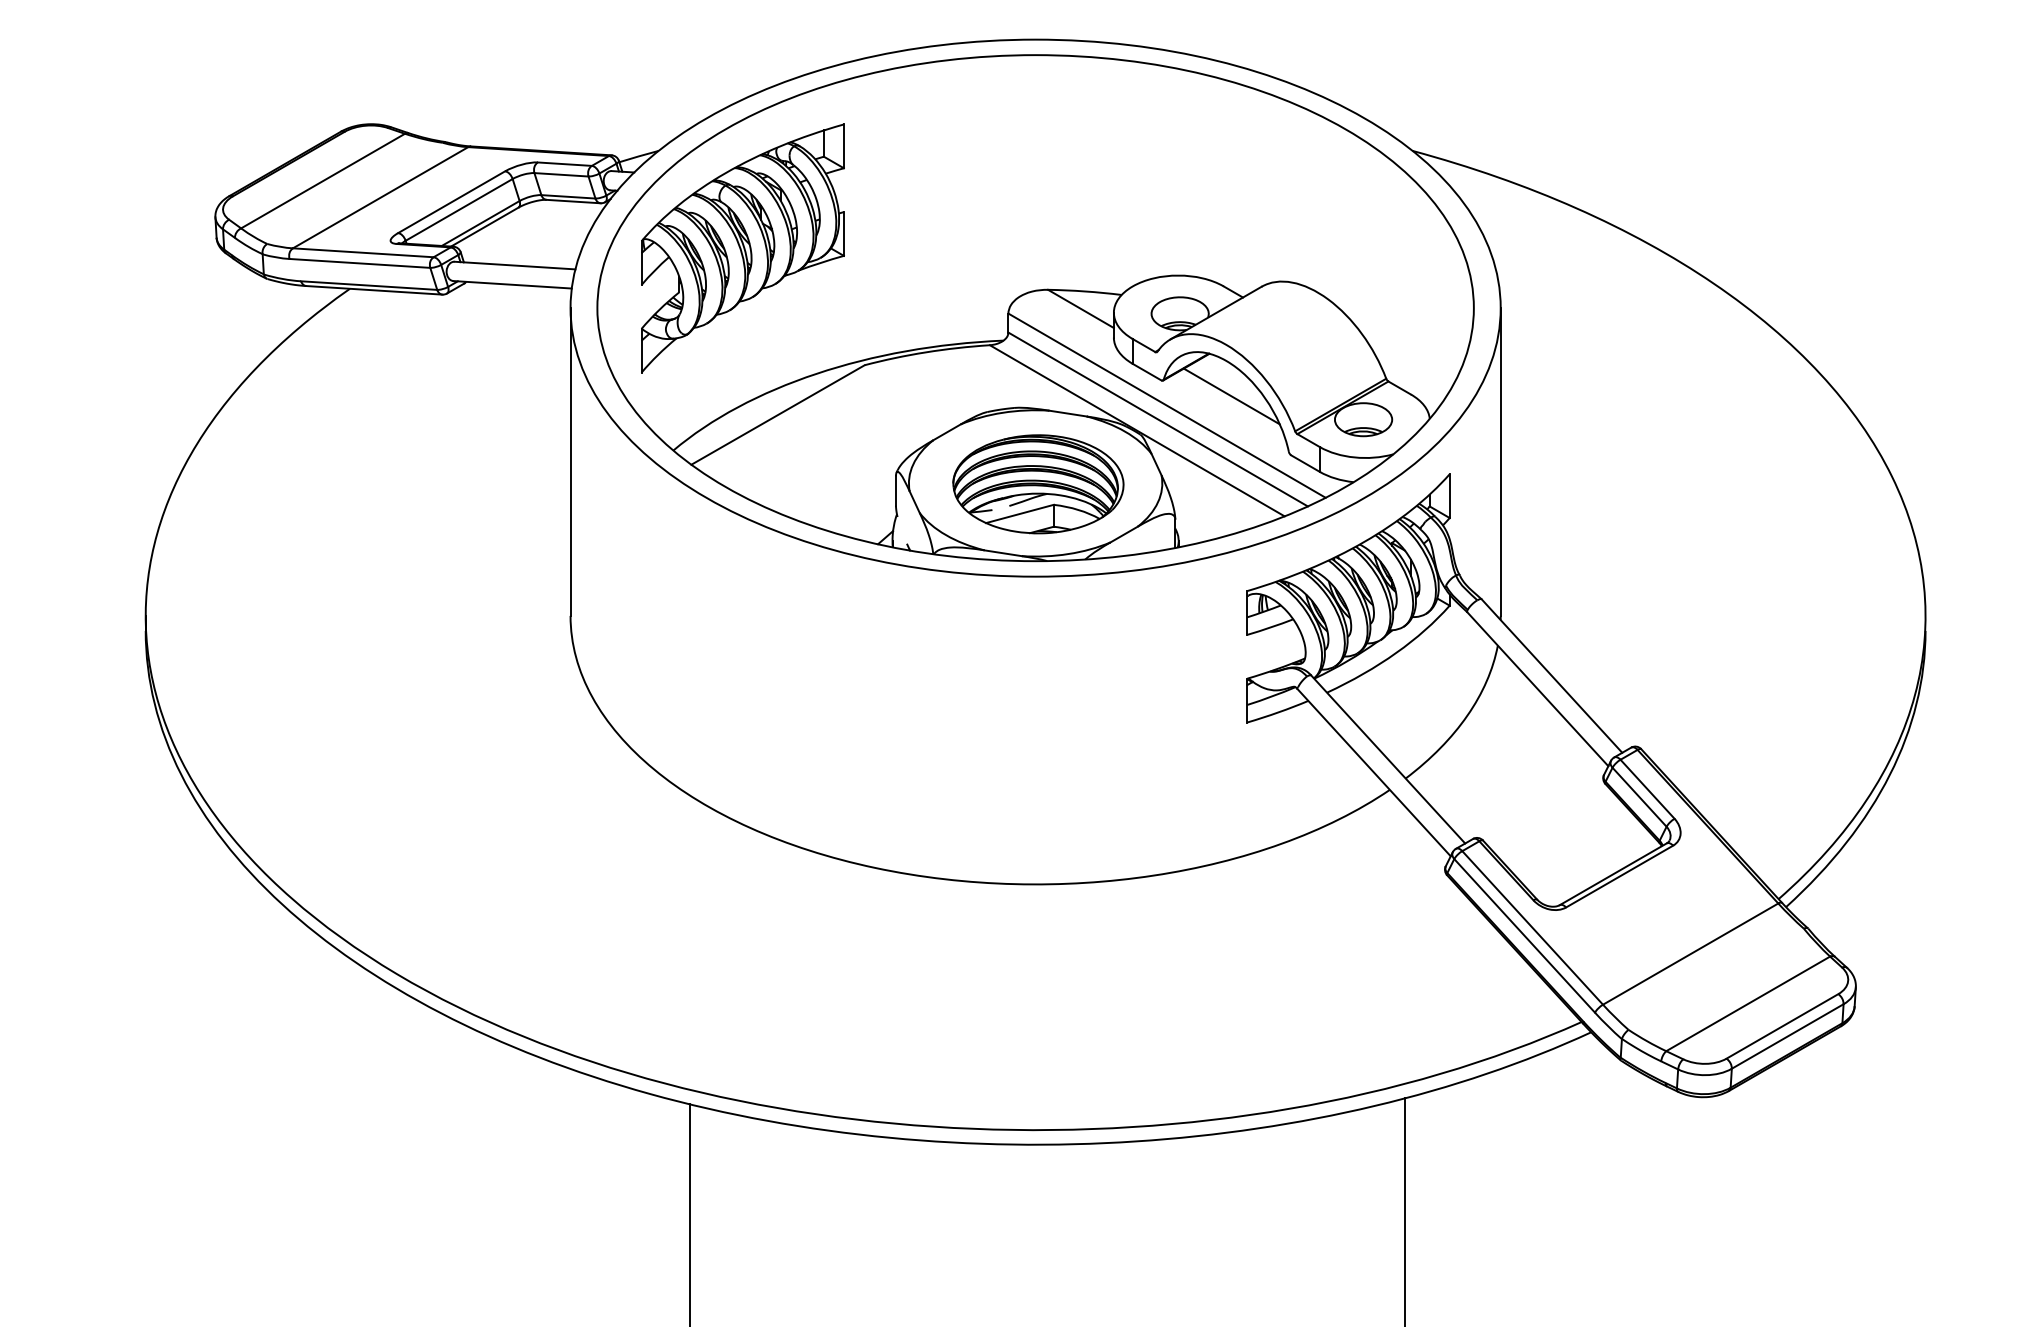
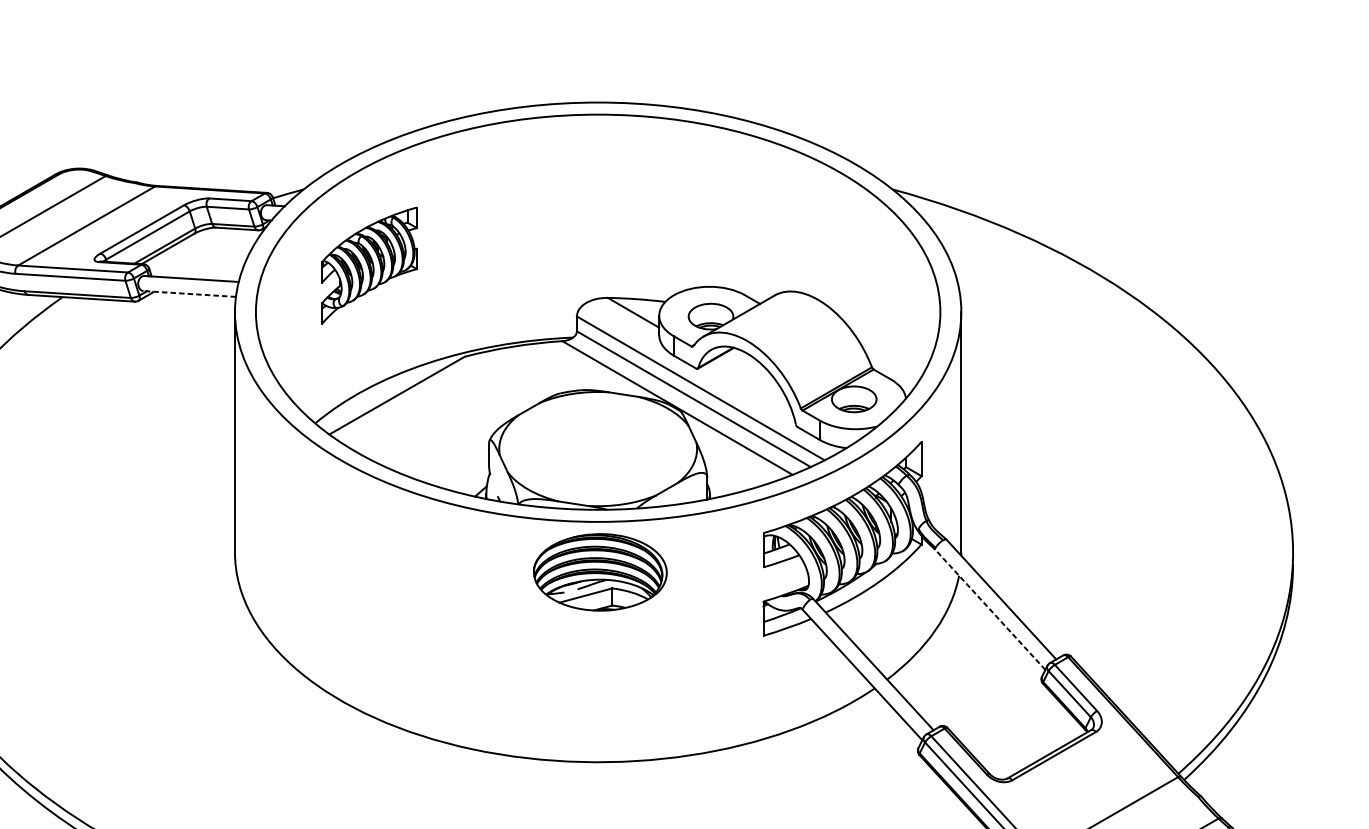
part: (742, 248) -> (369, 265), size x0.6
line: (512, 284) -> (189, 293), solid -> dashed
line: (1231, 396) -> (751, 381), removed
part: (1038, 484) -> (600, 572), moved
line: (1537, 688) -> (990, 609), solid -> dashed

